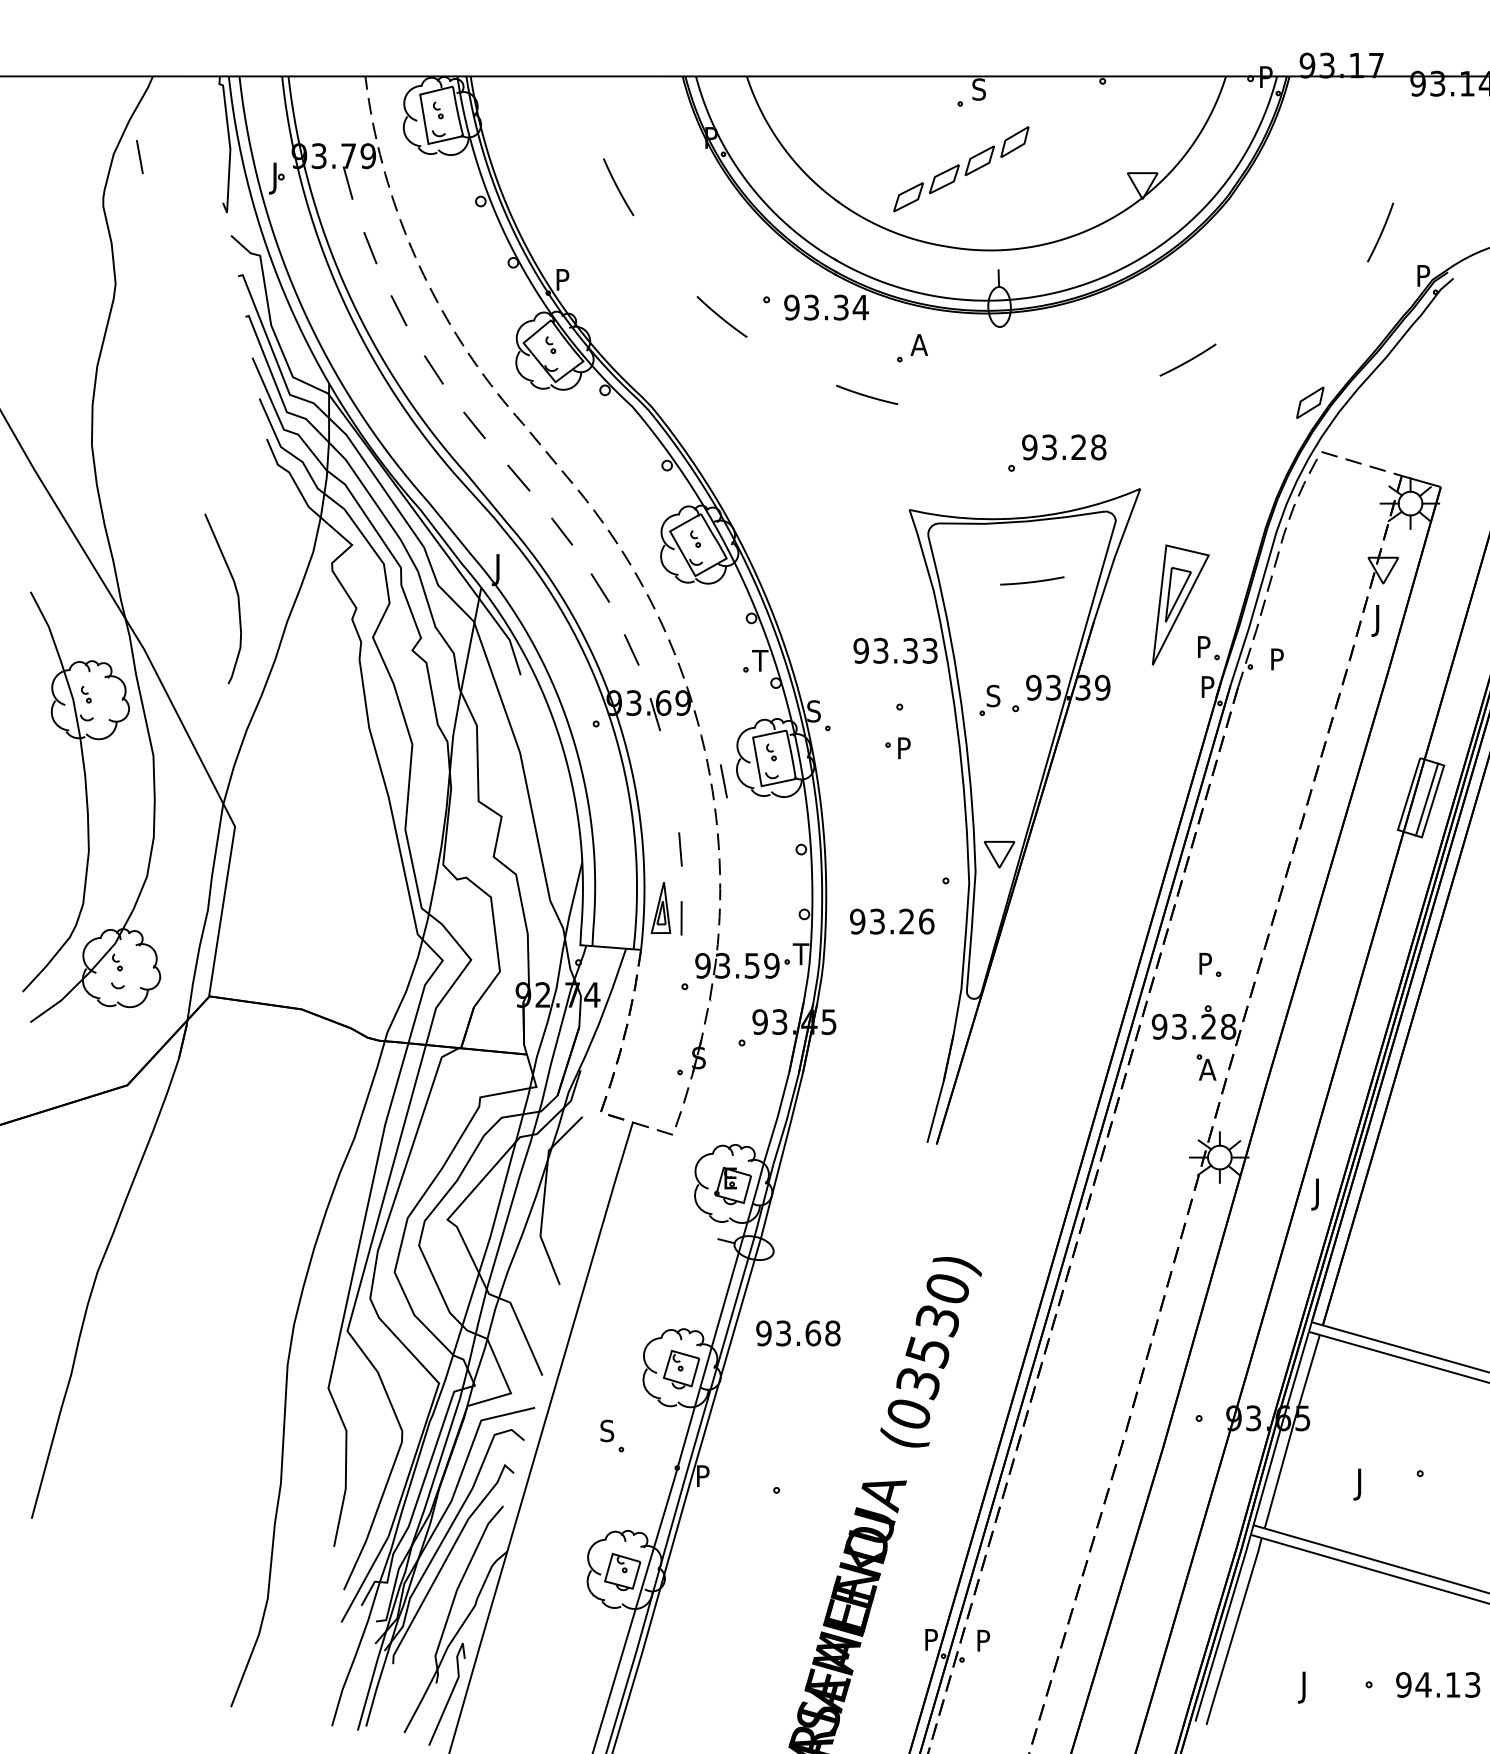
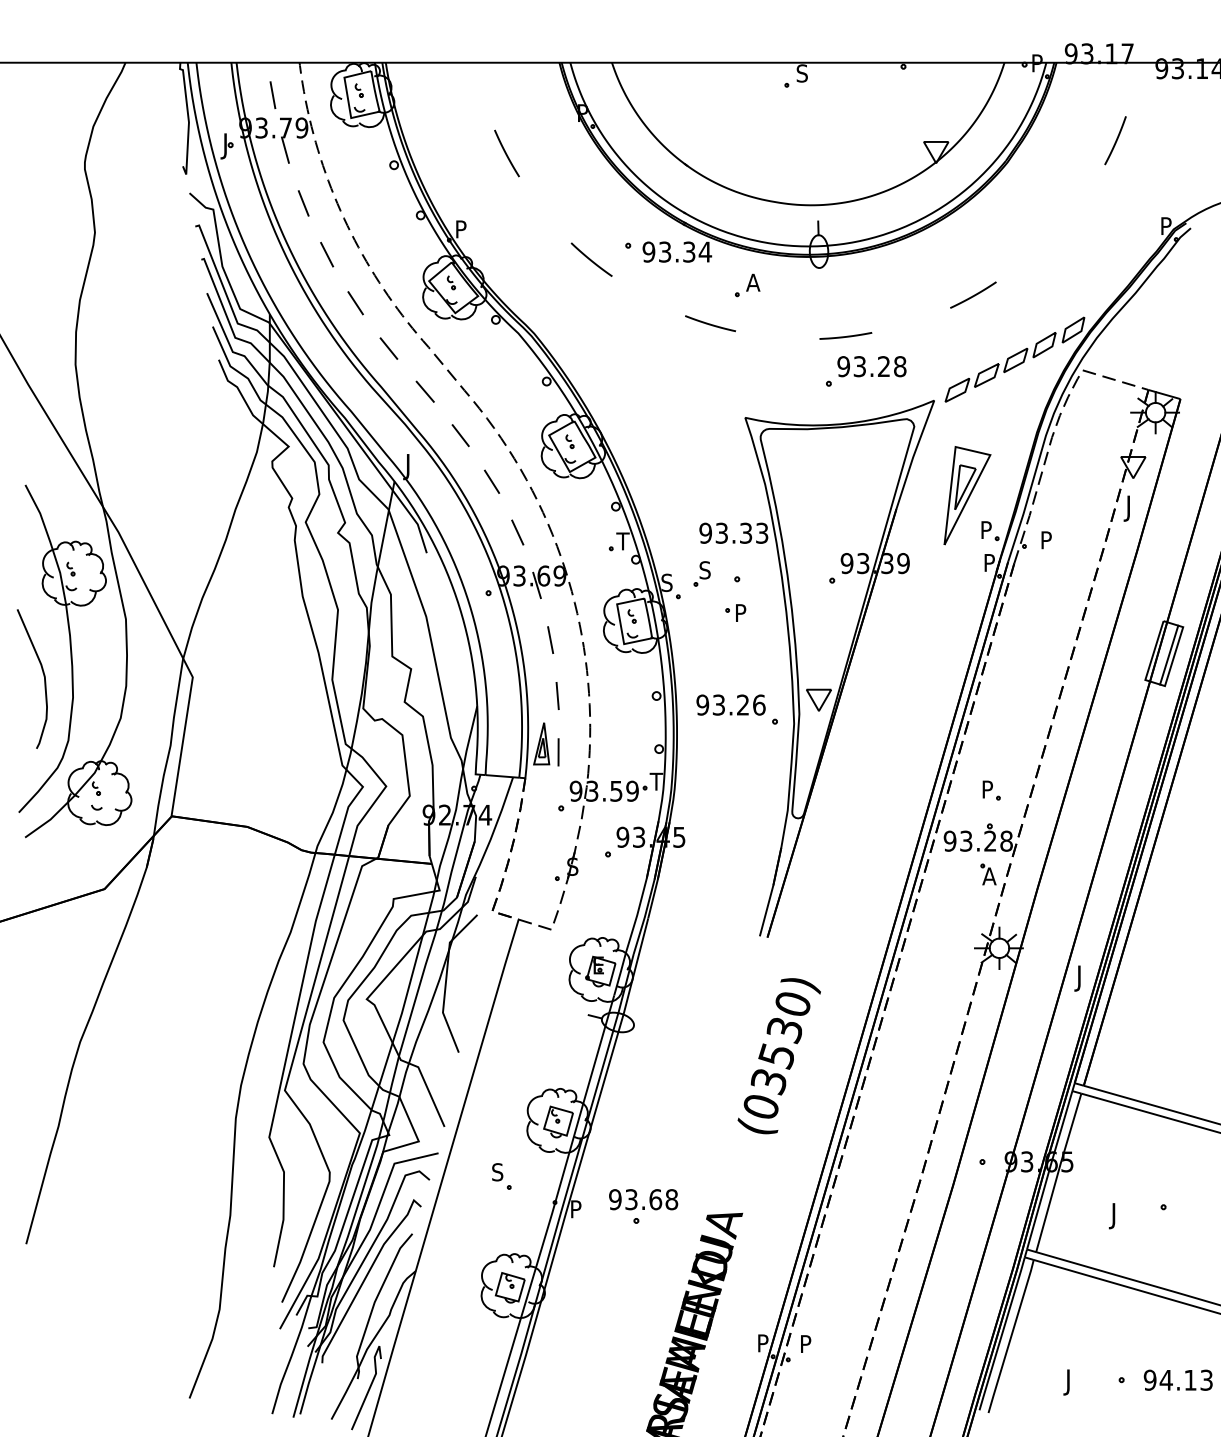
line: (139, 156) -> (272, 94), moved
part: (961, 169) -> (1000, 367), moved
curve: (1380, 232) -> (1115, 140), moved
curve: (1032, 581) -> (845, 336), moved
curve: (236, 593) -> (43, 674), moved
part: (989, 699) -> (701, 573), moved
line: (723, 781) -> (550, 640), moved
text: (892, 921) -> (731, 704), moved
text: (798, 1333) -> (643, 1199), moved
text: (930, 1352) -> (778, 1056), moved

